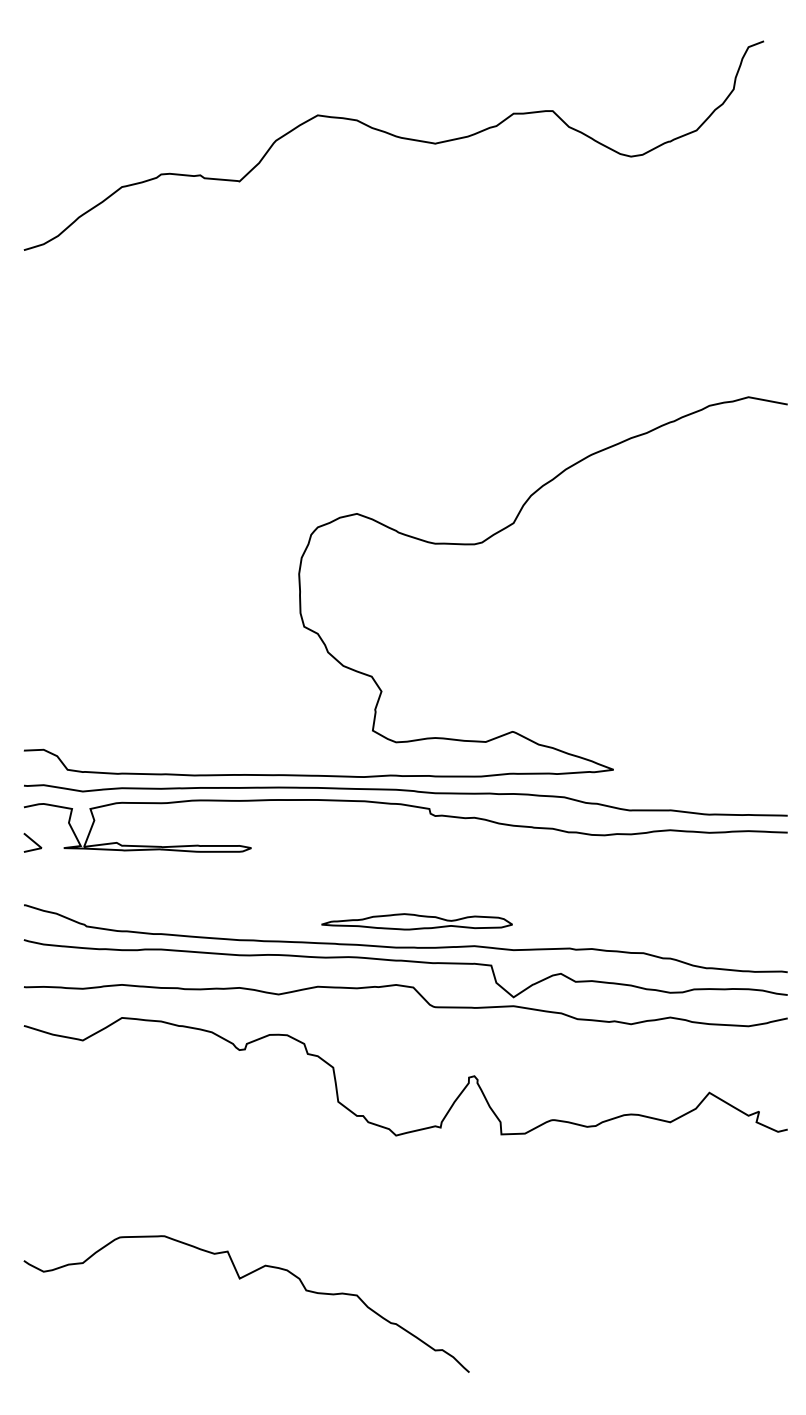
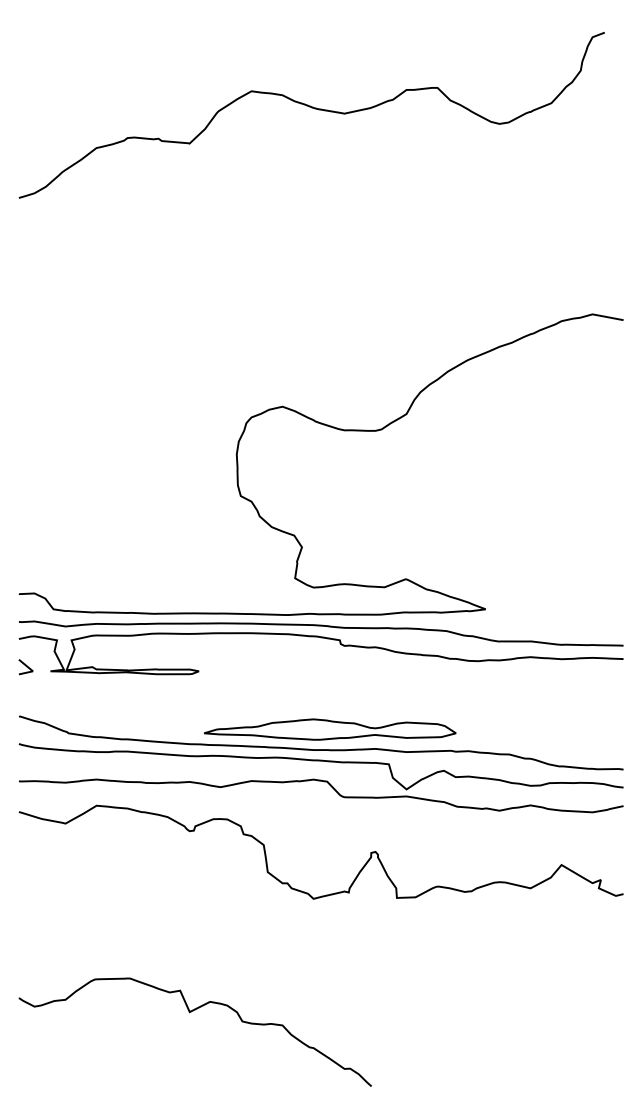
part: (416, 921) -> (329, 729), size x1.67

